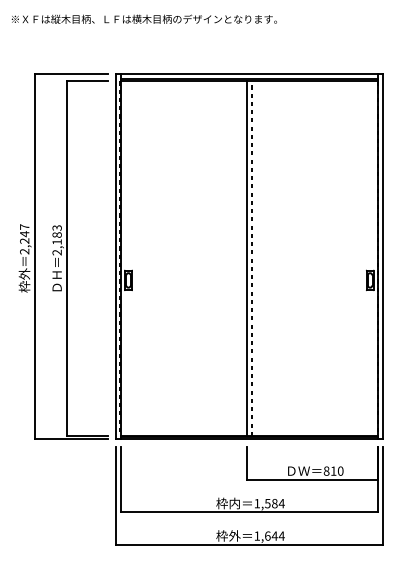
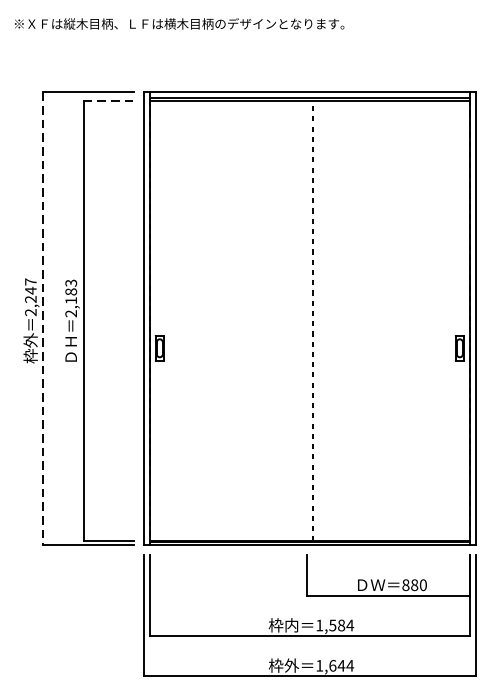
line: (87, 81) -> (108, 101), solid -> dashed
line: (34, 257) -> (43, 319), solid -> dashed
line: (246, 258) -> (306, 321), removed
text: (333, 470) -> (414, 584), 810 -> 880

